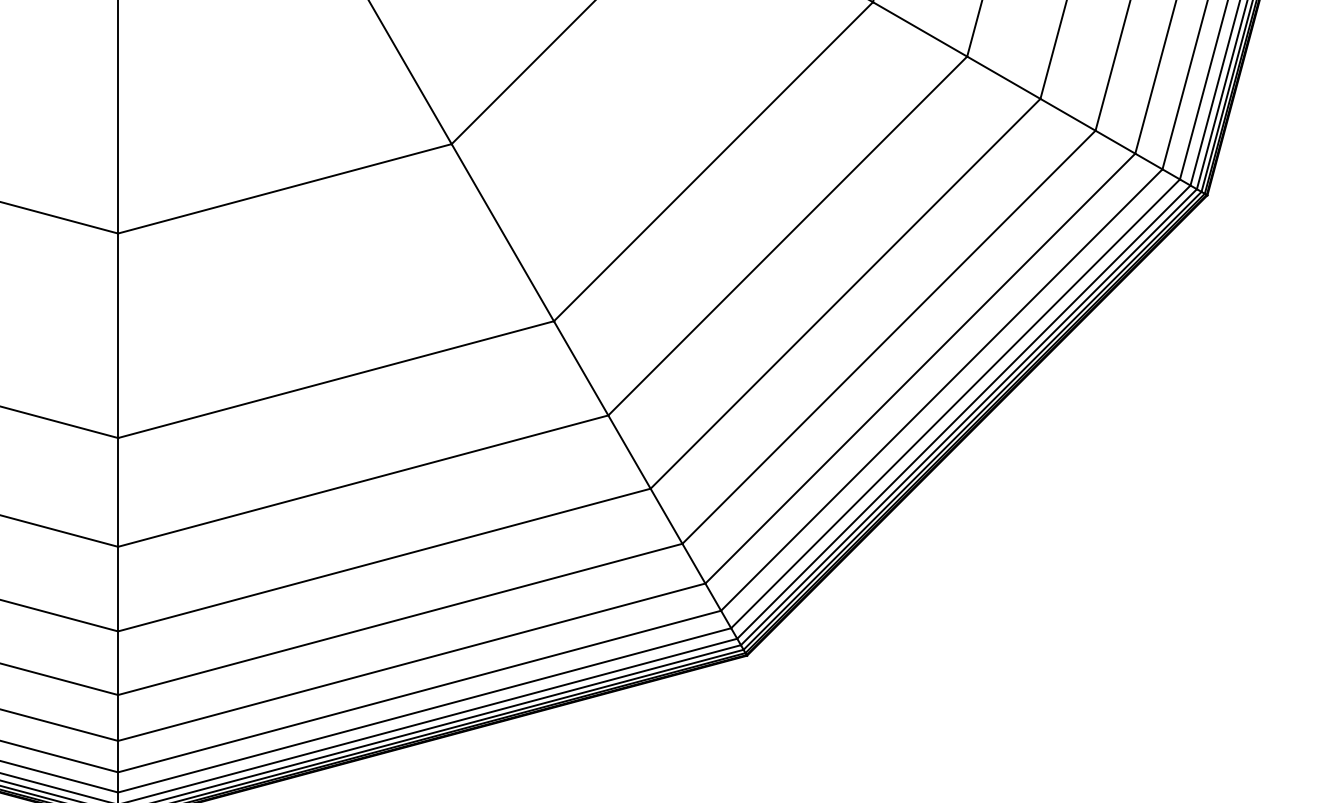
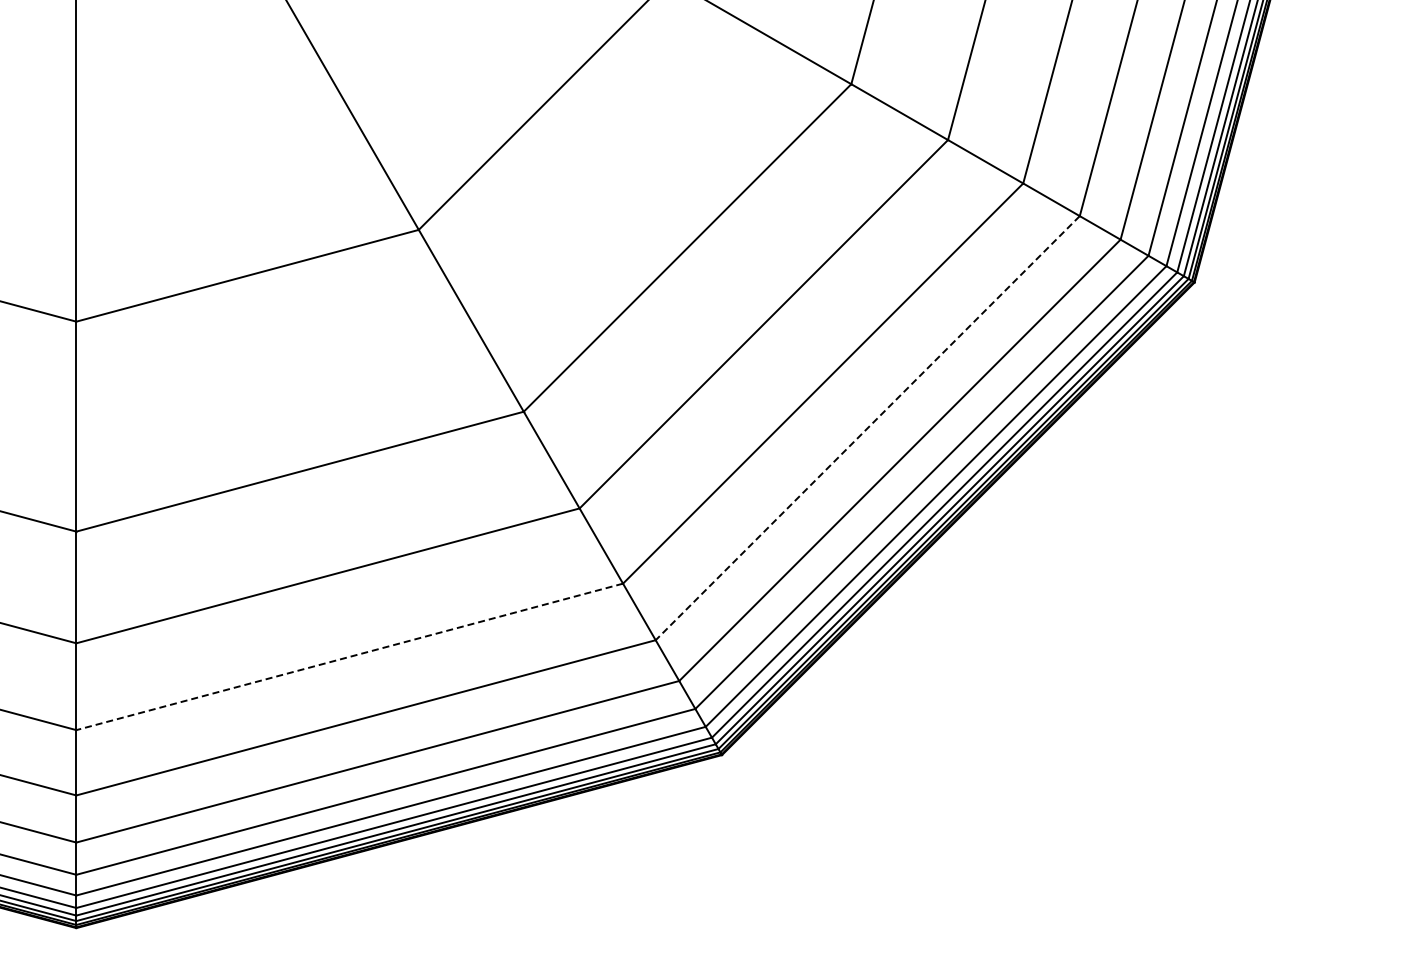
line: (888, 337) -> (867, 428), solid -> dashed
line: (384, 559) -> (349, 656), solid -> dashed

